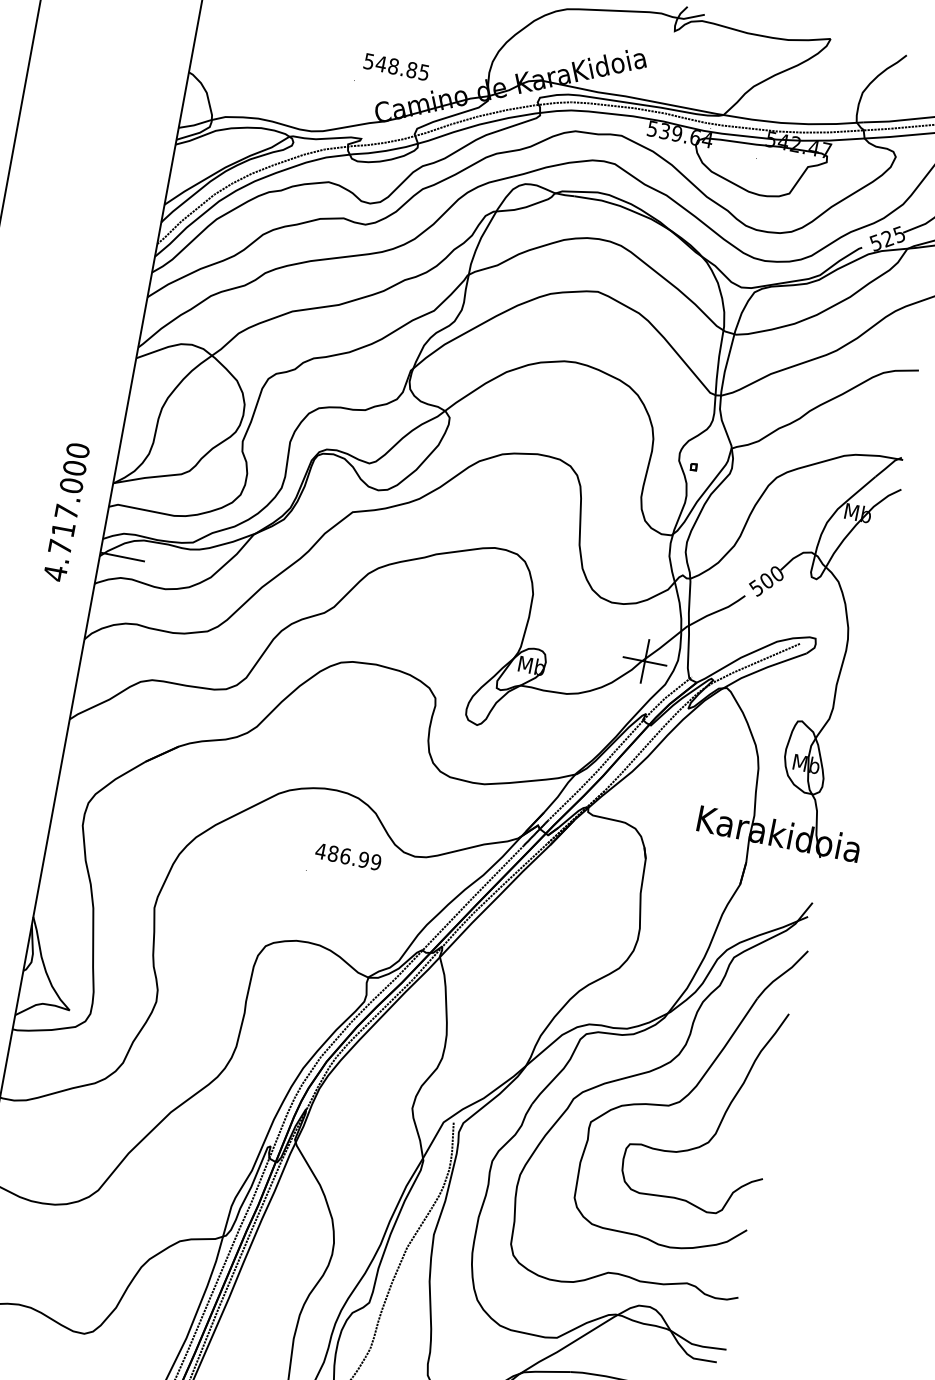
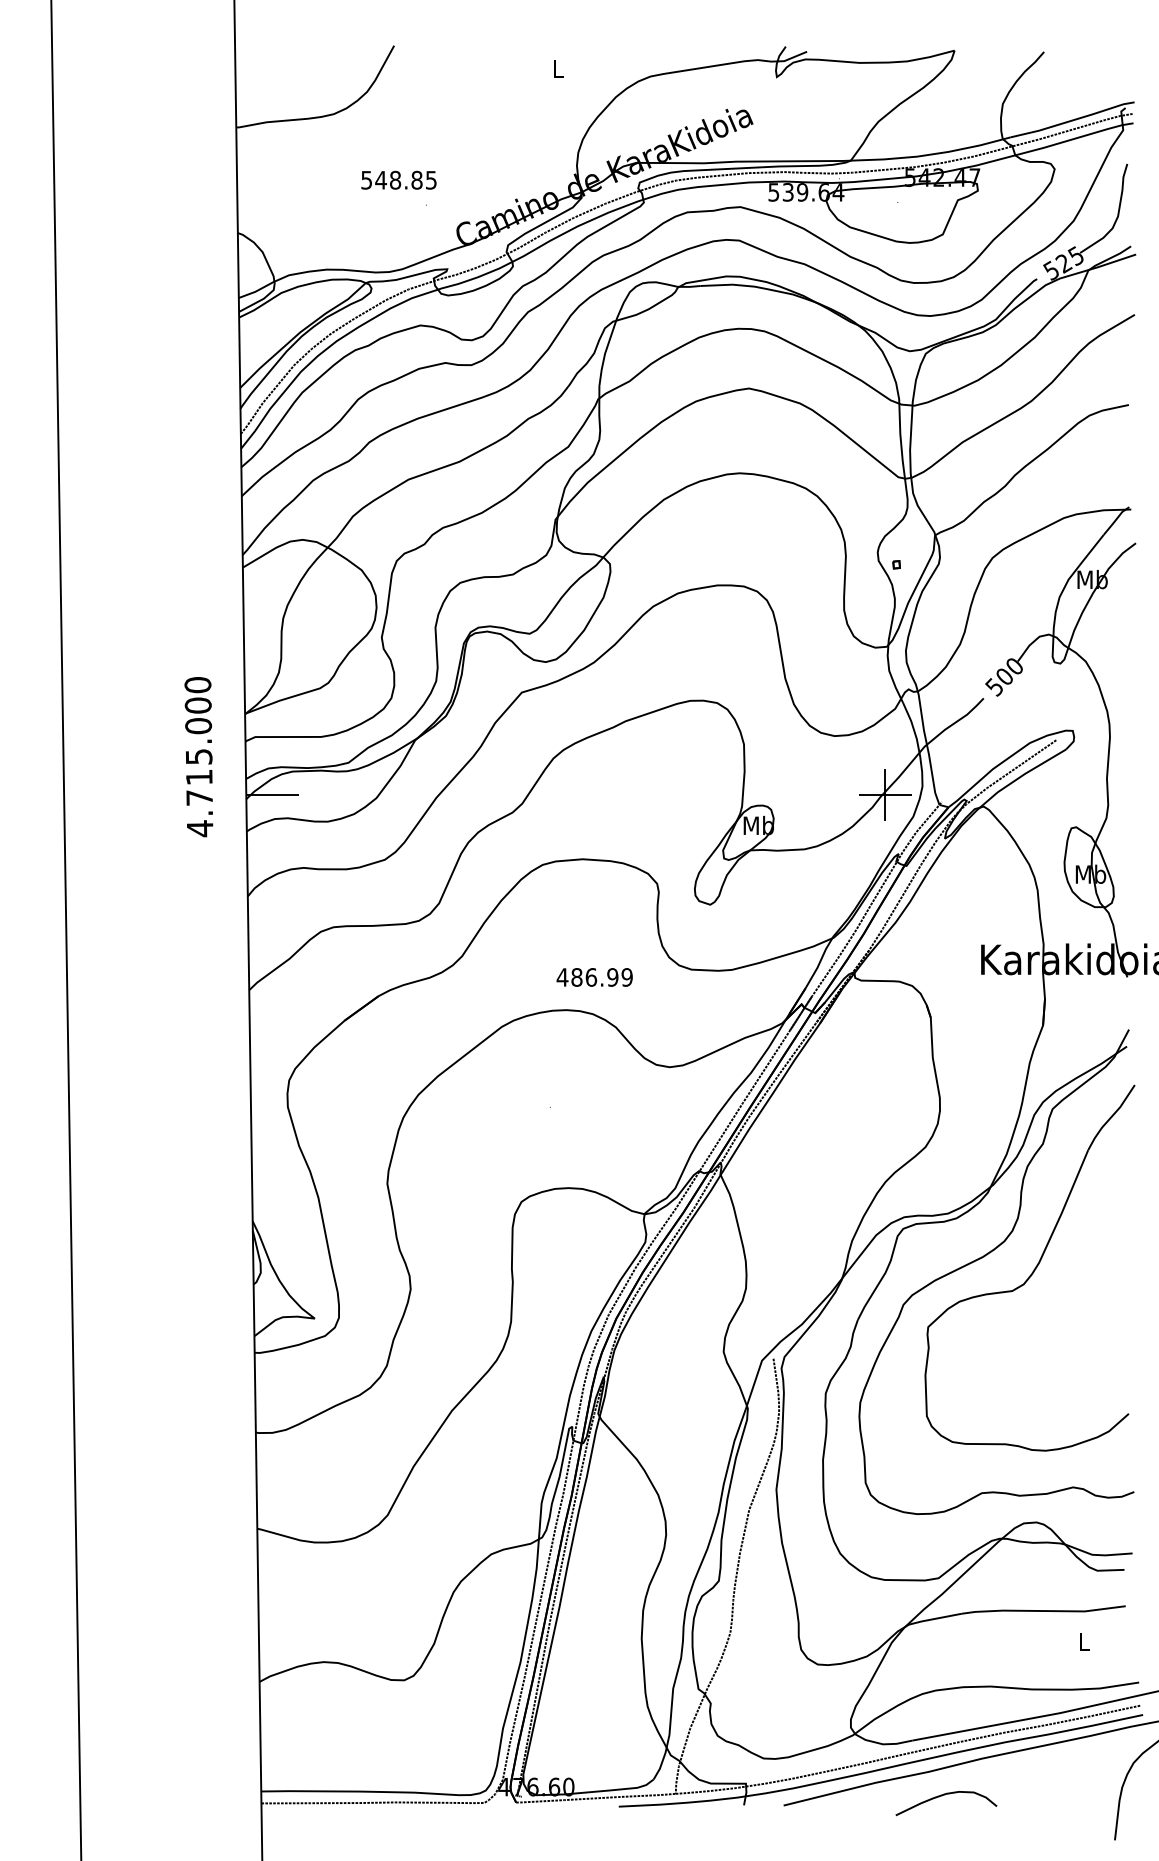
text: (396, 66) -> (398, 179), moved
text: (66, 511) -> (198, 756), 4.717.000 -> 4.715.000
text: (348, 856) -> (594, 977), moved
curve: (723, 1113) -> (1076, 1287), removed

